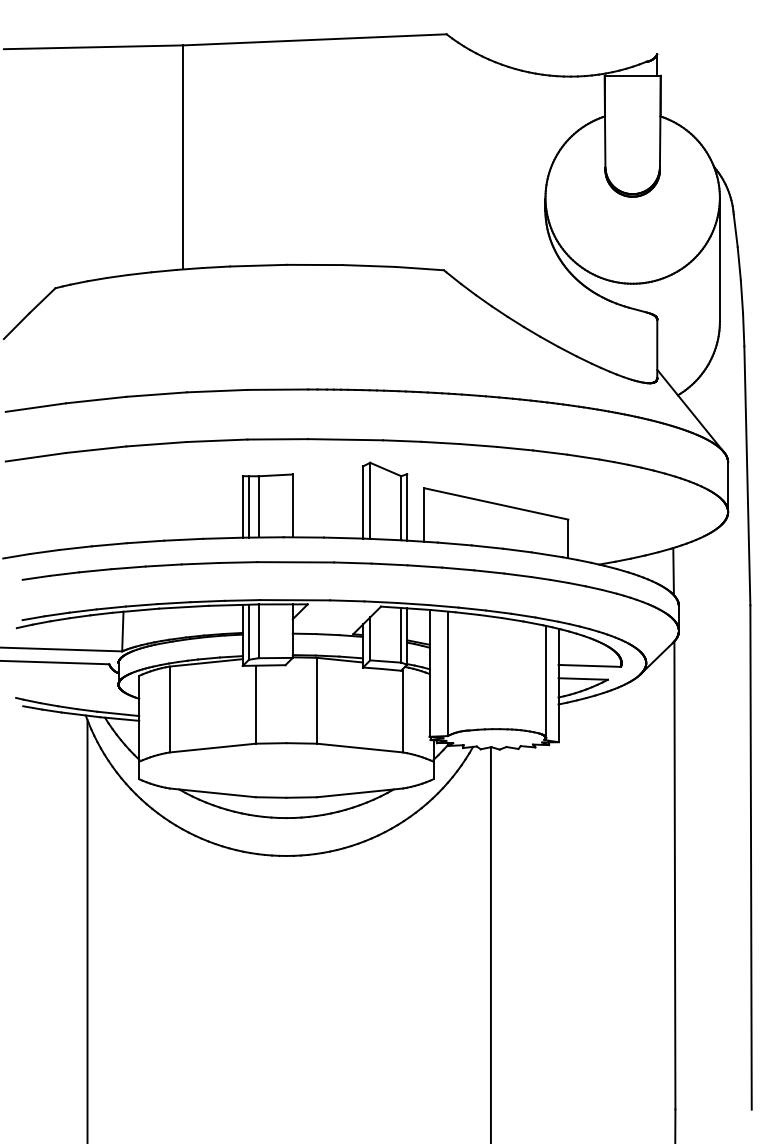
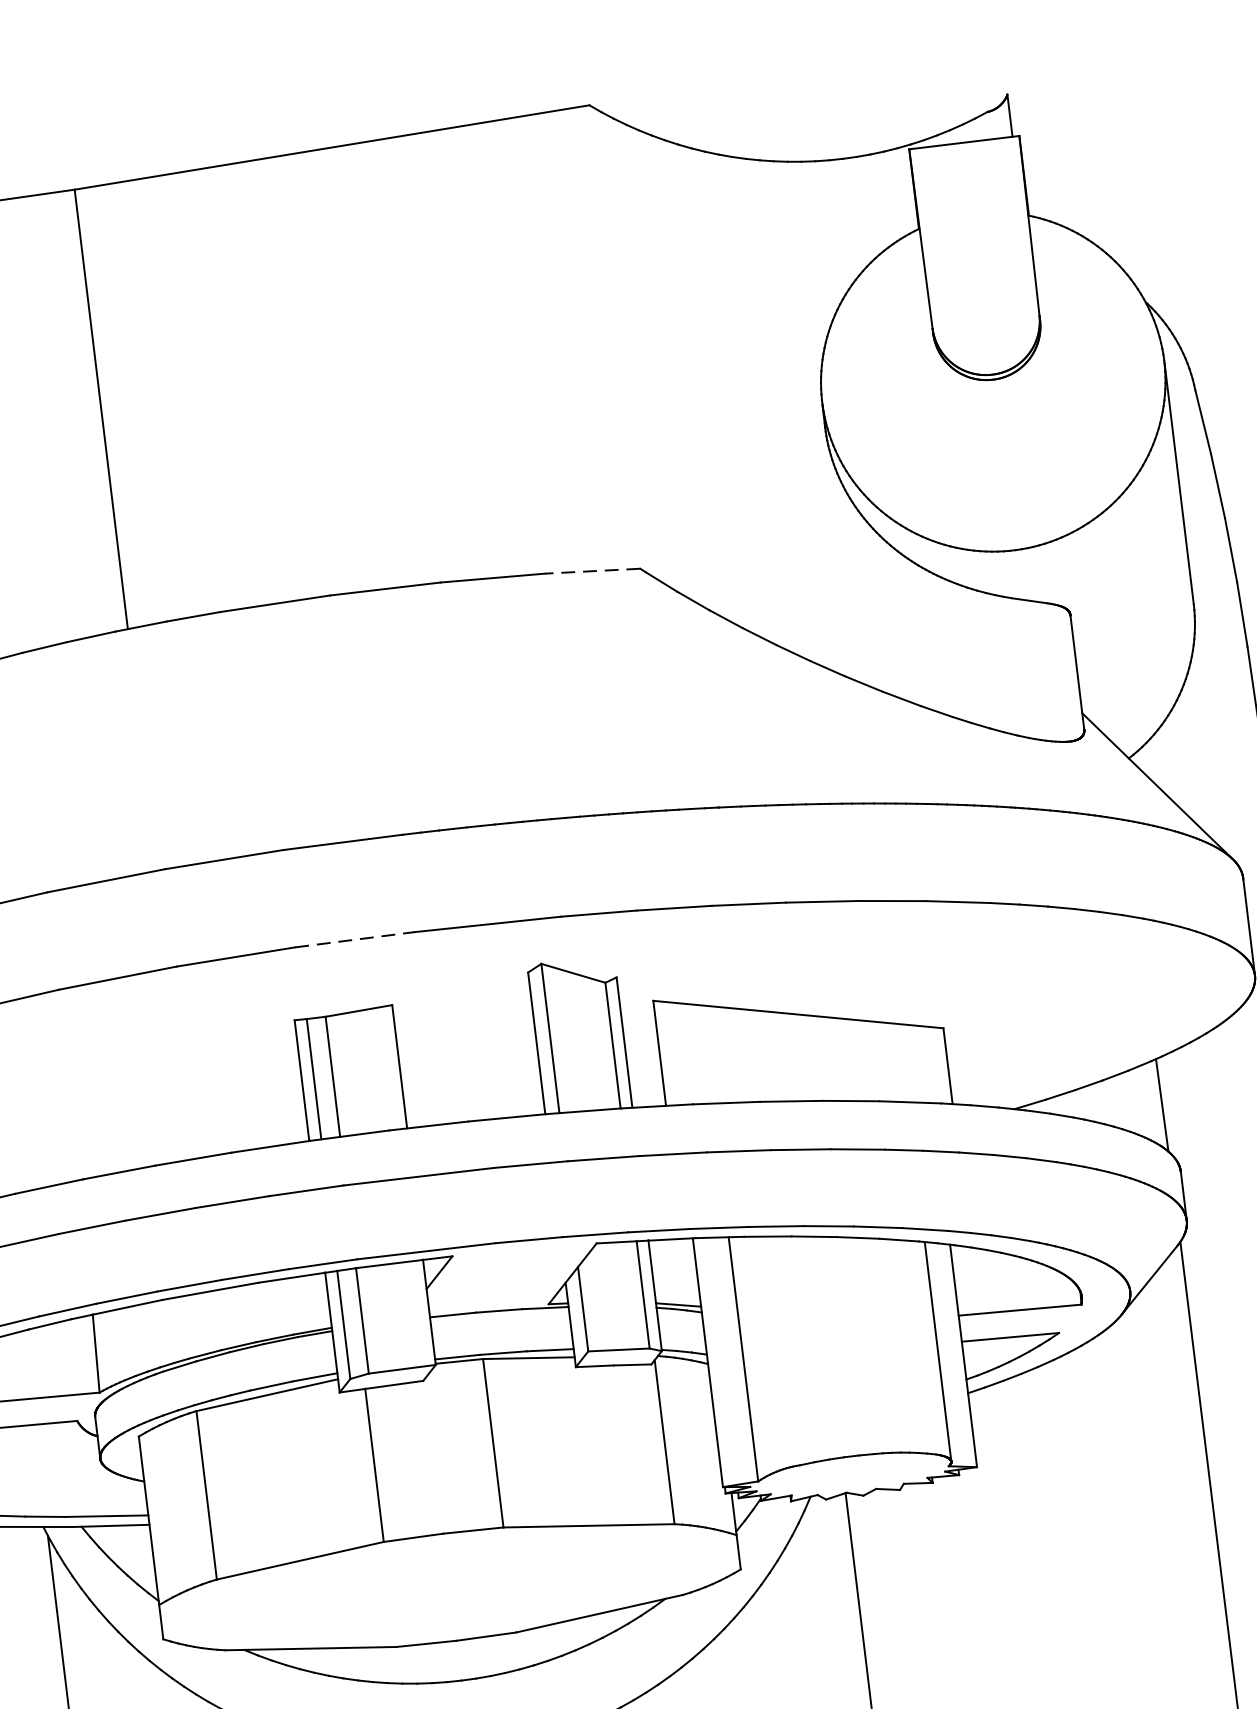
line: (419, 268) -> (591, 571), solid -> dashed
line: (278, 439) -> (355, 939), solid -> dashed

